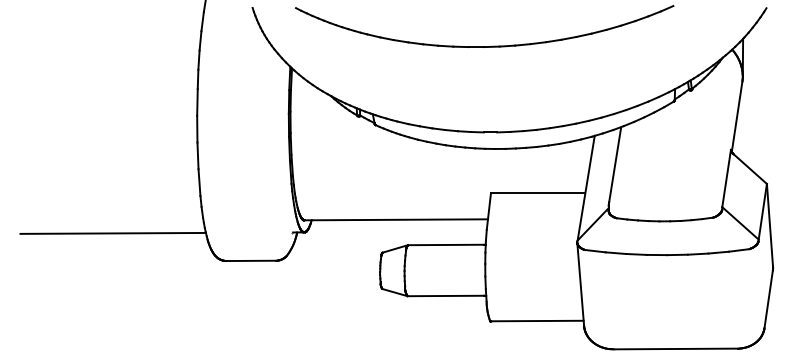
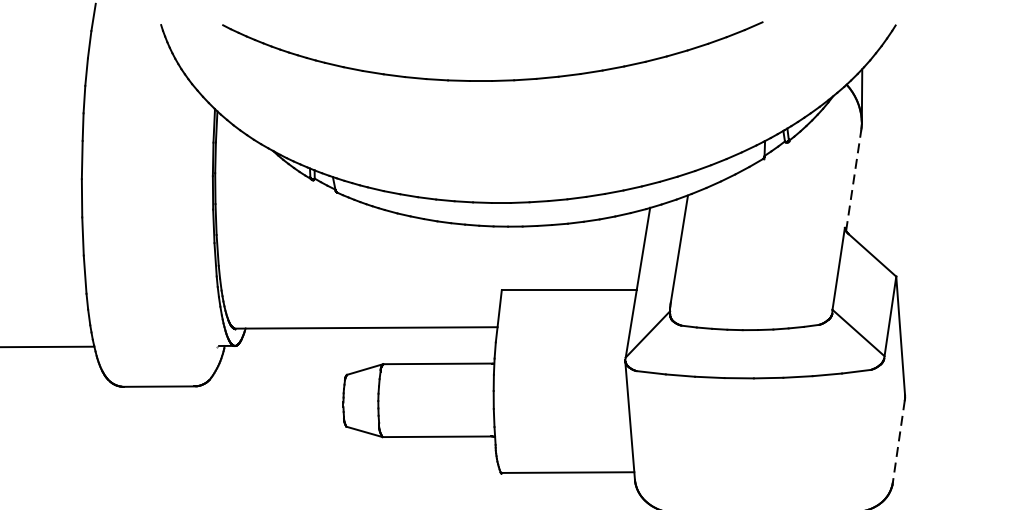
line: (737, 116) -> (854, 180), solid -> dashed
line: (768, 299) -> (898, 441), solid -> dashed

